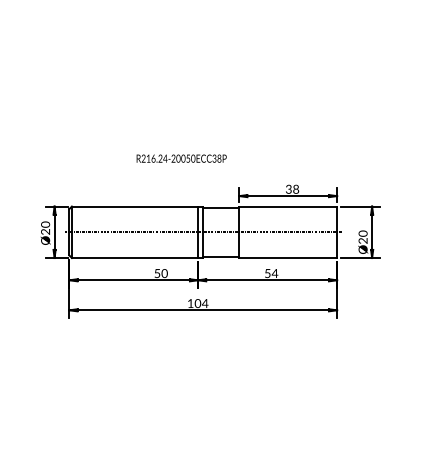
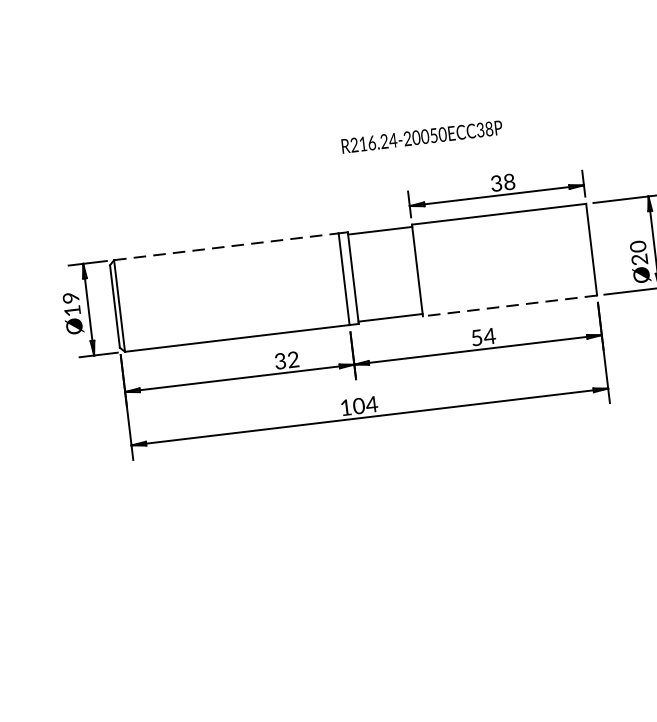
text: (181, 158) -> (421, 136), moved
line: (135, 206) -> (227, 246), solid -> dashed
text: (45, 227) -> (71, 303), Ø20 -> Ø19
line: (202, 232) -> (352, 278), removed
line: (288, 258) -> (510, 306), solid -> dashed
text: (160, 273) -> (285, 360), 50 -> 32

